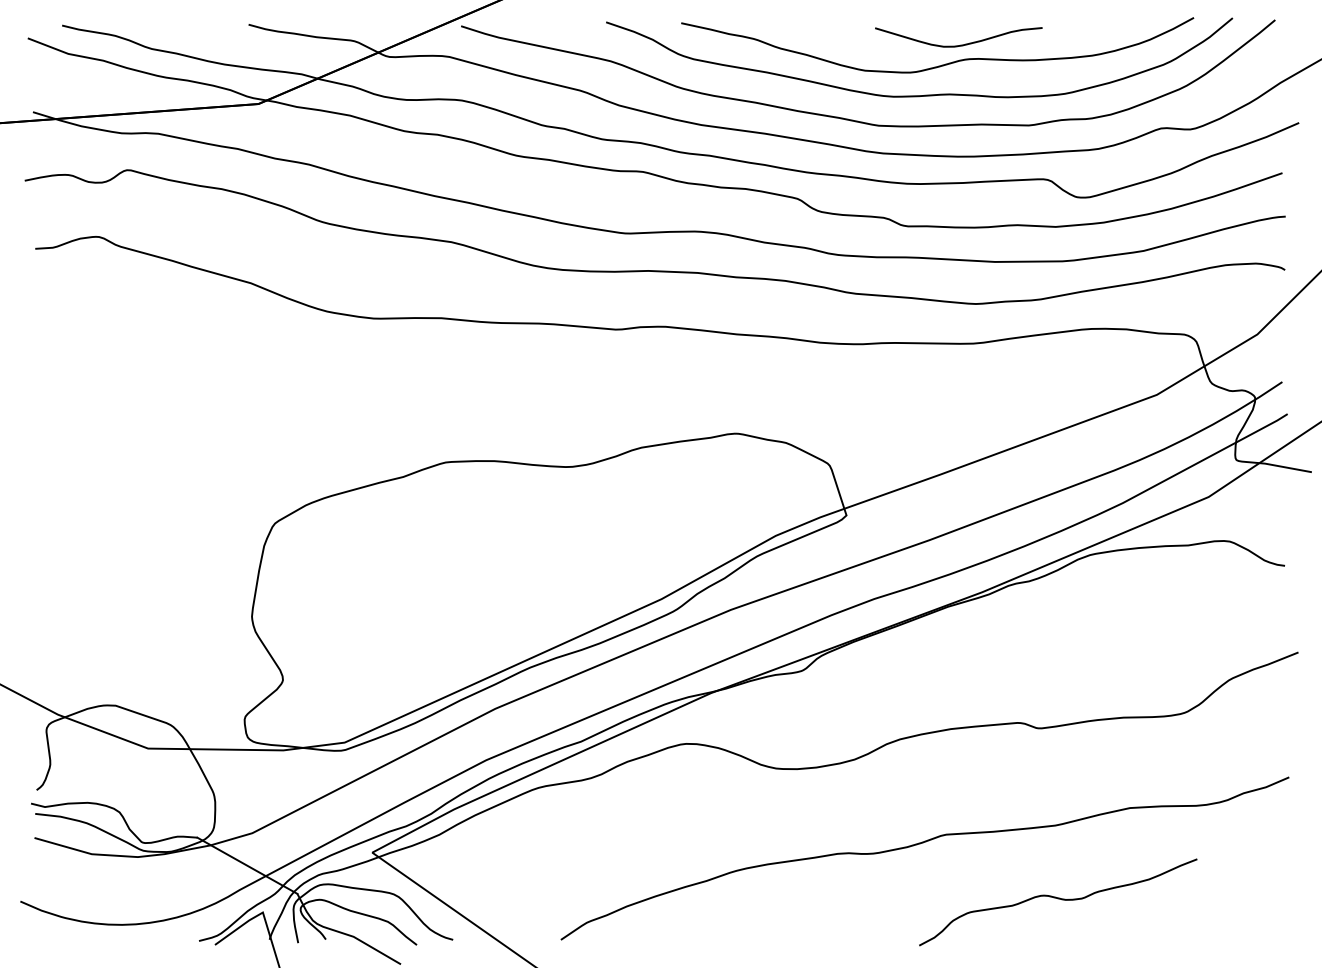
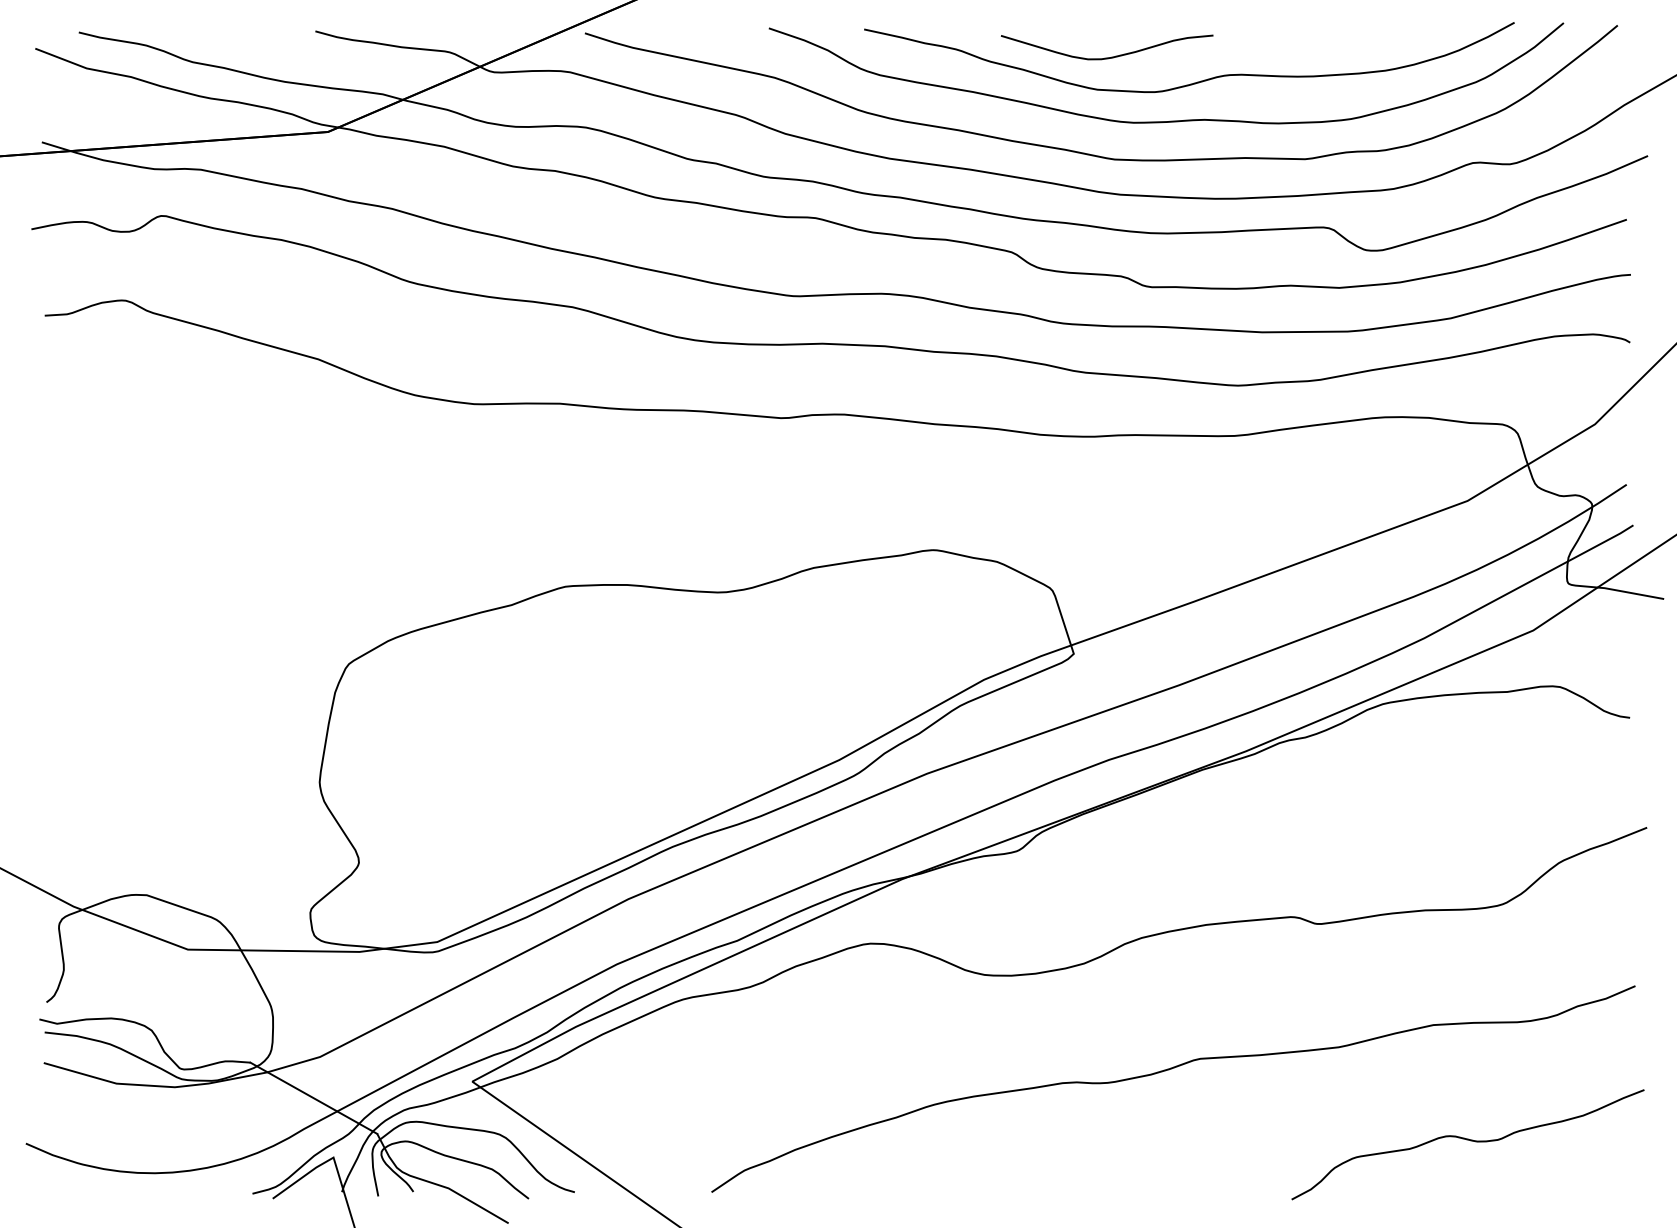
curve: (960, 44) -> (1109, 56), moved
curve: (1058, 899) -> (1468, 1141), moved

